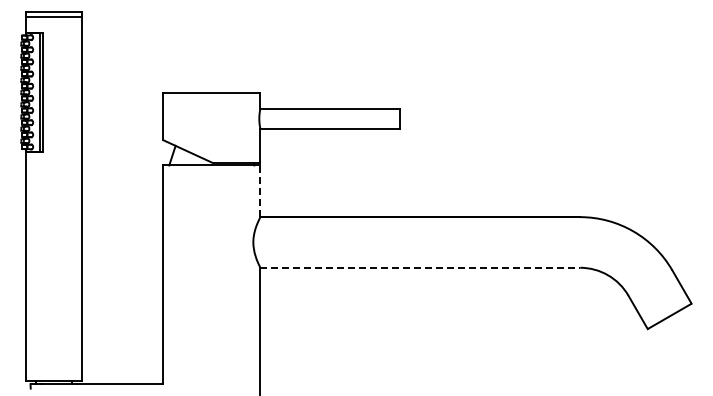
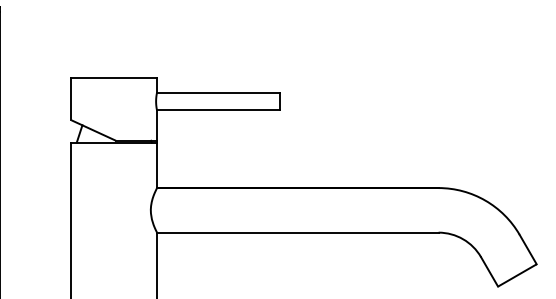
line: (260, 191) -> (157, 165), dashed -> solid
line: (420, 267) -> (298, 232), dashed -> solid

